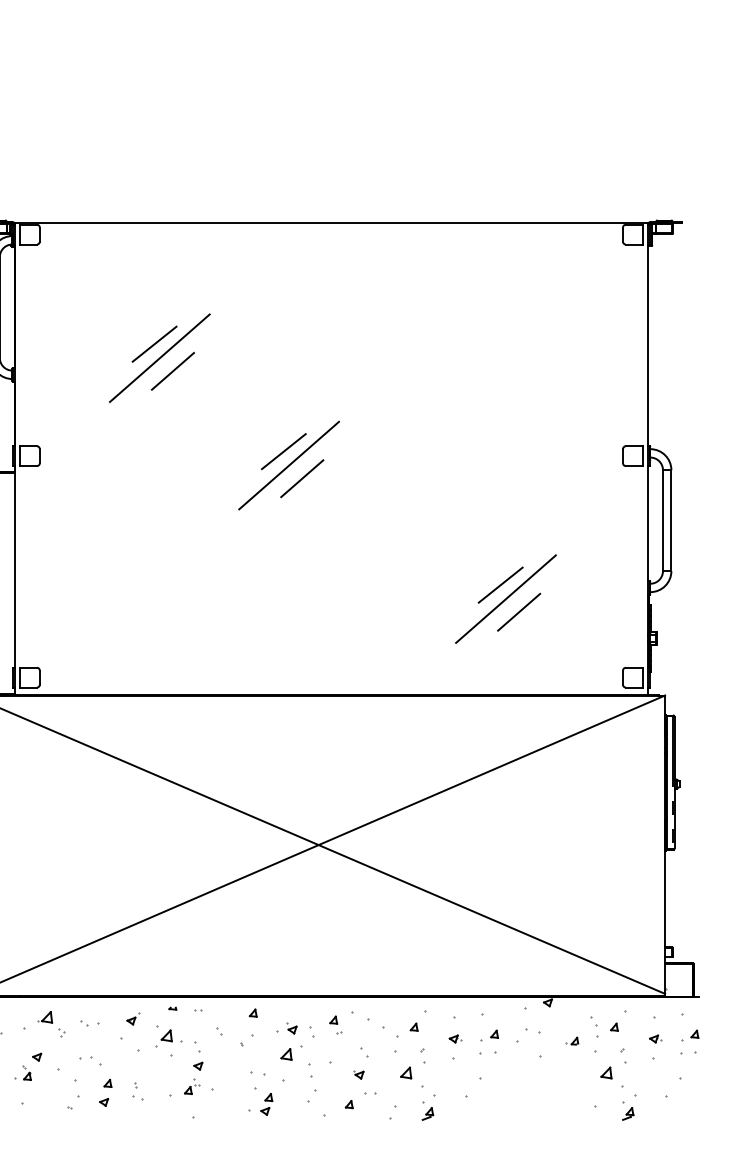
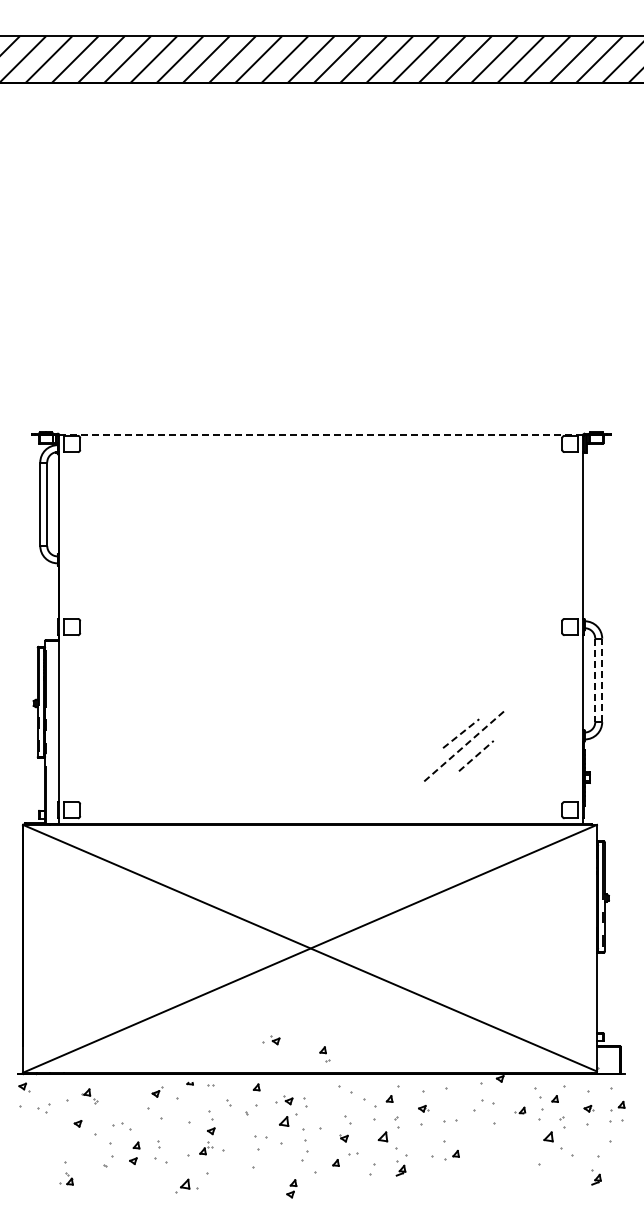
line: (331, 223) -> (321, 434), solid -> dashed
line: (155, 344) -> (175, 534), removed
line: (159, 357) -> (179, 545), removed
line: (172, 370) -> (189, 556), removed
line: (283, 450) -> (281, 622), removed
line: (289, 465) -> (286, 634), removed
line: (301, 478) -> (296, 645), removed
line: (663, 520) -> (595, 680), solid -> dashed
line: (671, 520) -> (602, 680), solid -> dashed
line: (501, 584) -> (461, 733), solid -> dashed
line: (505, 599) -> (465, 745), solid -> dashed
line: (519, 611) -> (476, 755), solid -> dashed
part: (271, 956) -> (271, 1040), added
part: (89, 1022) -> (121, 1095), removed
part: (51, 1024) -> (89, 1096), size x0.7
part: (335, 1025) -> (324, 1054), moved
part: (594, 1026) -> (538, 1098), size x1.4
part: (489, 1035) -> (451, 1154), moved
part: (168, 1037) -> (186, 1185), moved
part: (23, 1072) -> (66, 1178), moved
part: (138, 1090) -> (161, 1151), size x1.6
part: (266, 1104) -> (291, 1188), moved
part: (628, 1111) -> (596, 1177), moved

